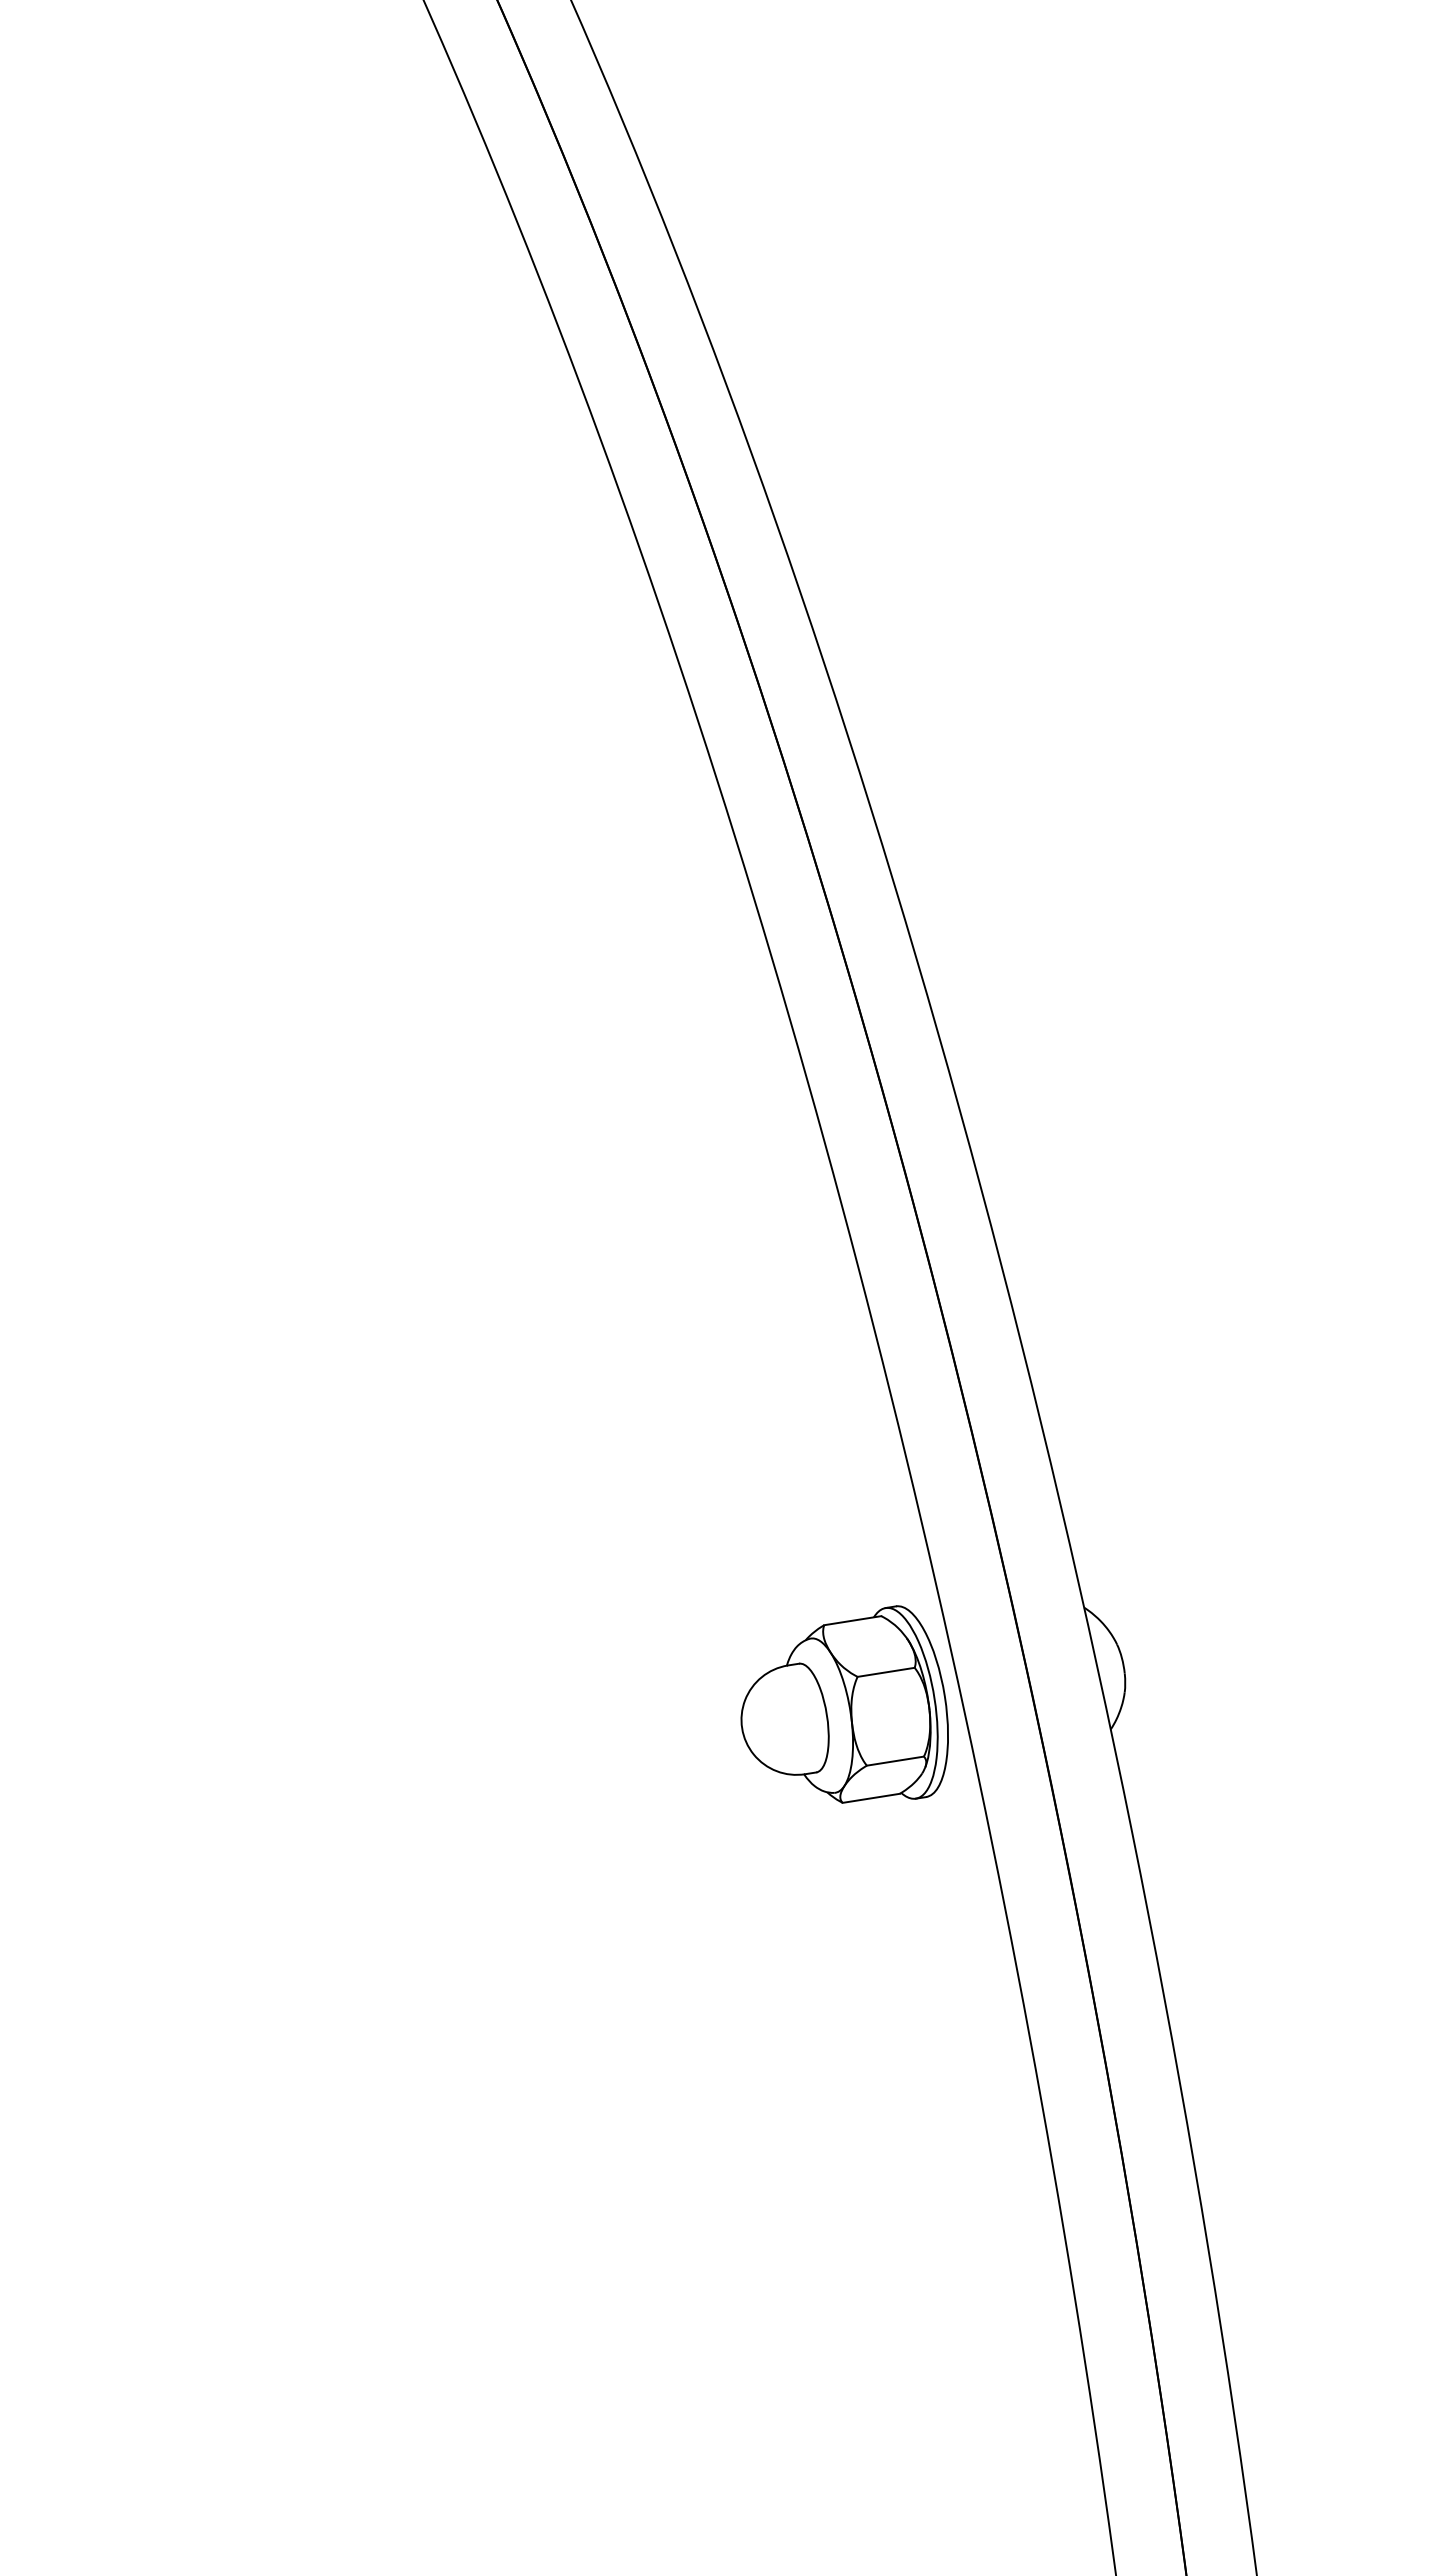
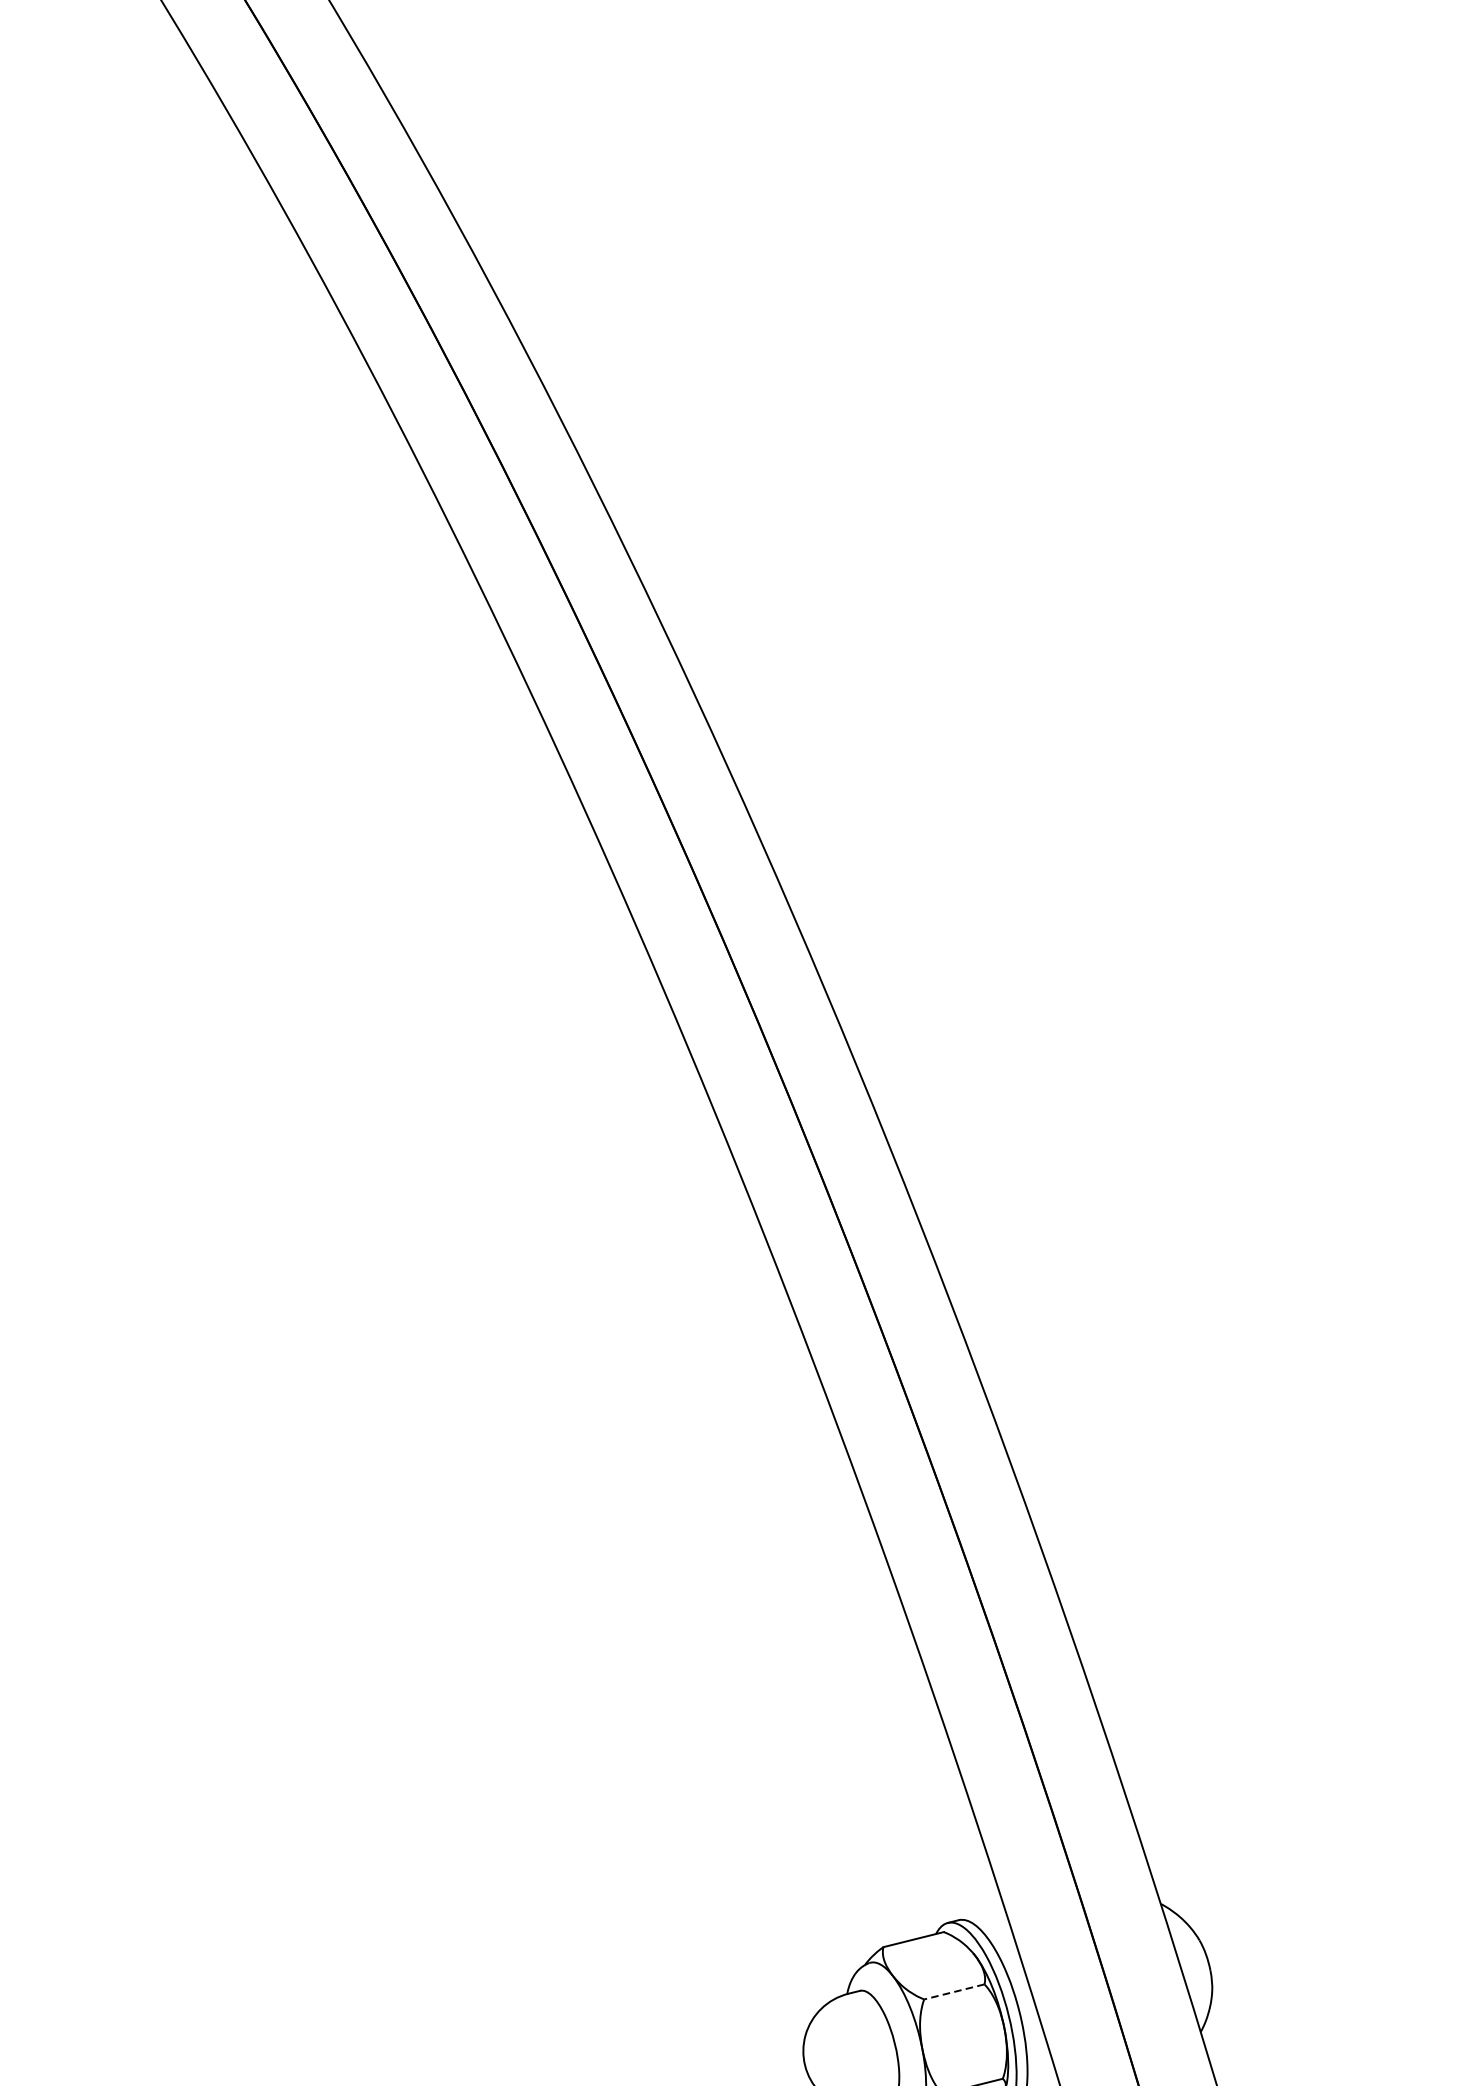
line: (886, 1672) -> (954, 1992), solid -> dashed

